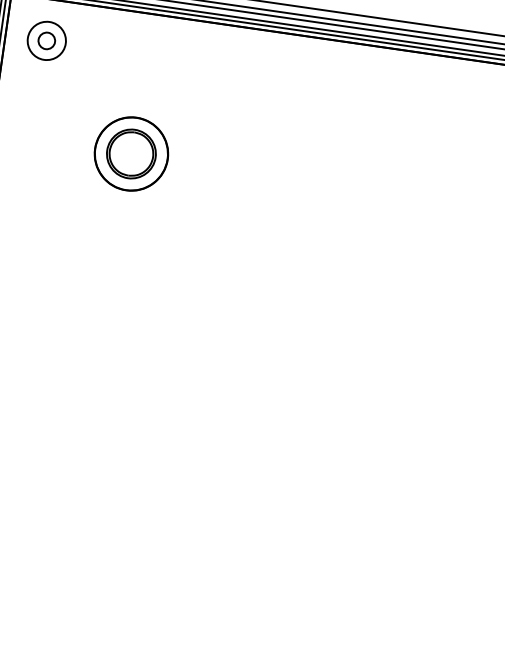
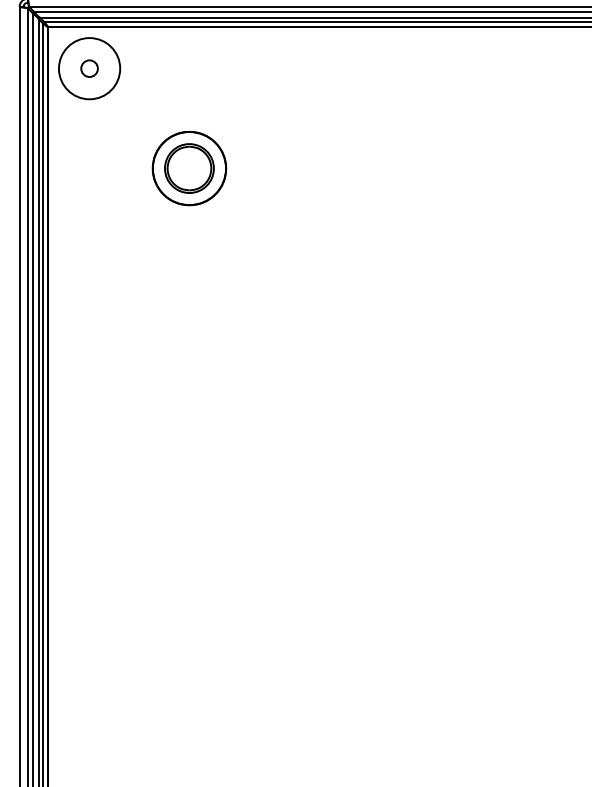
circle: (46, 40) -> (89, 68), size x1.6

